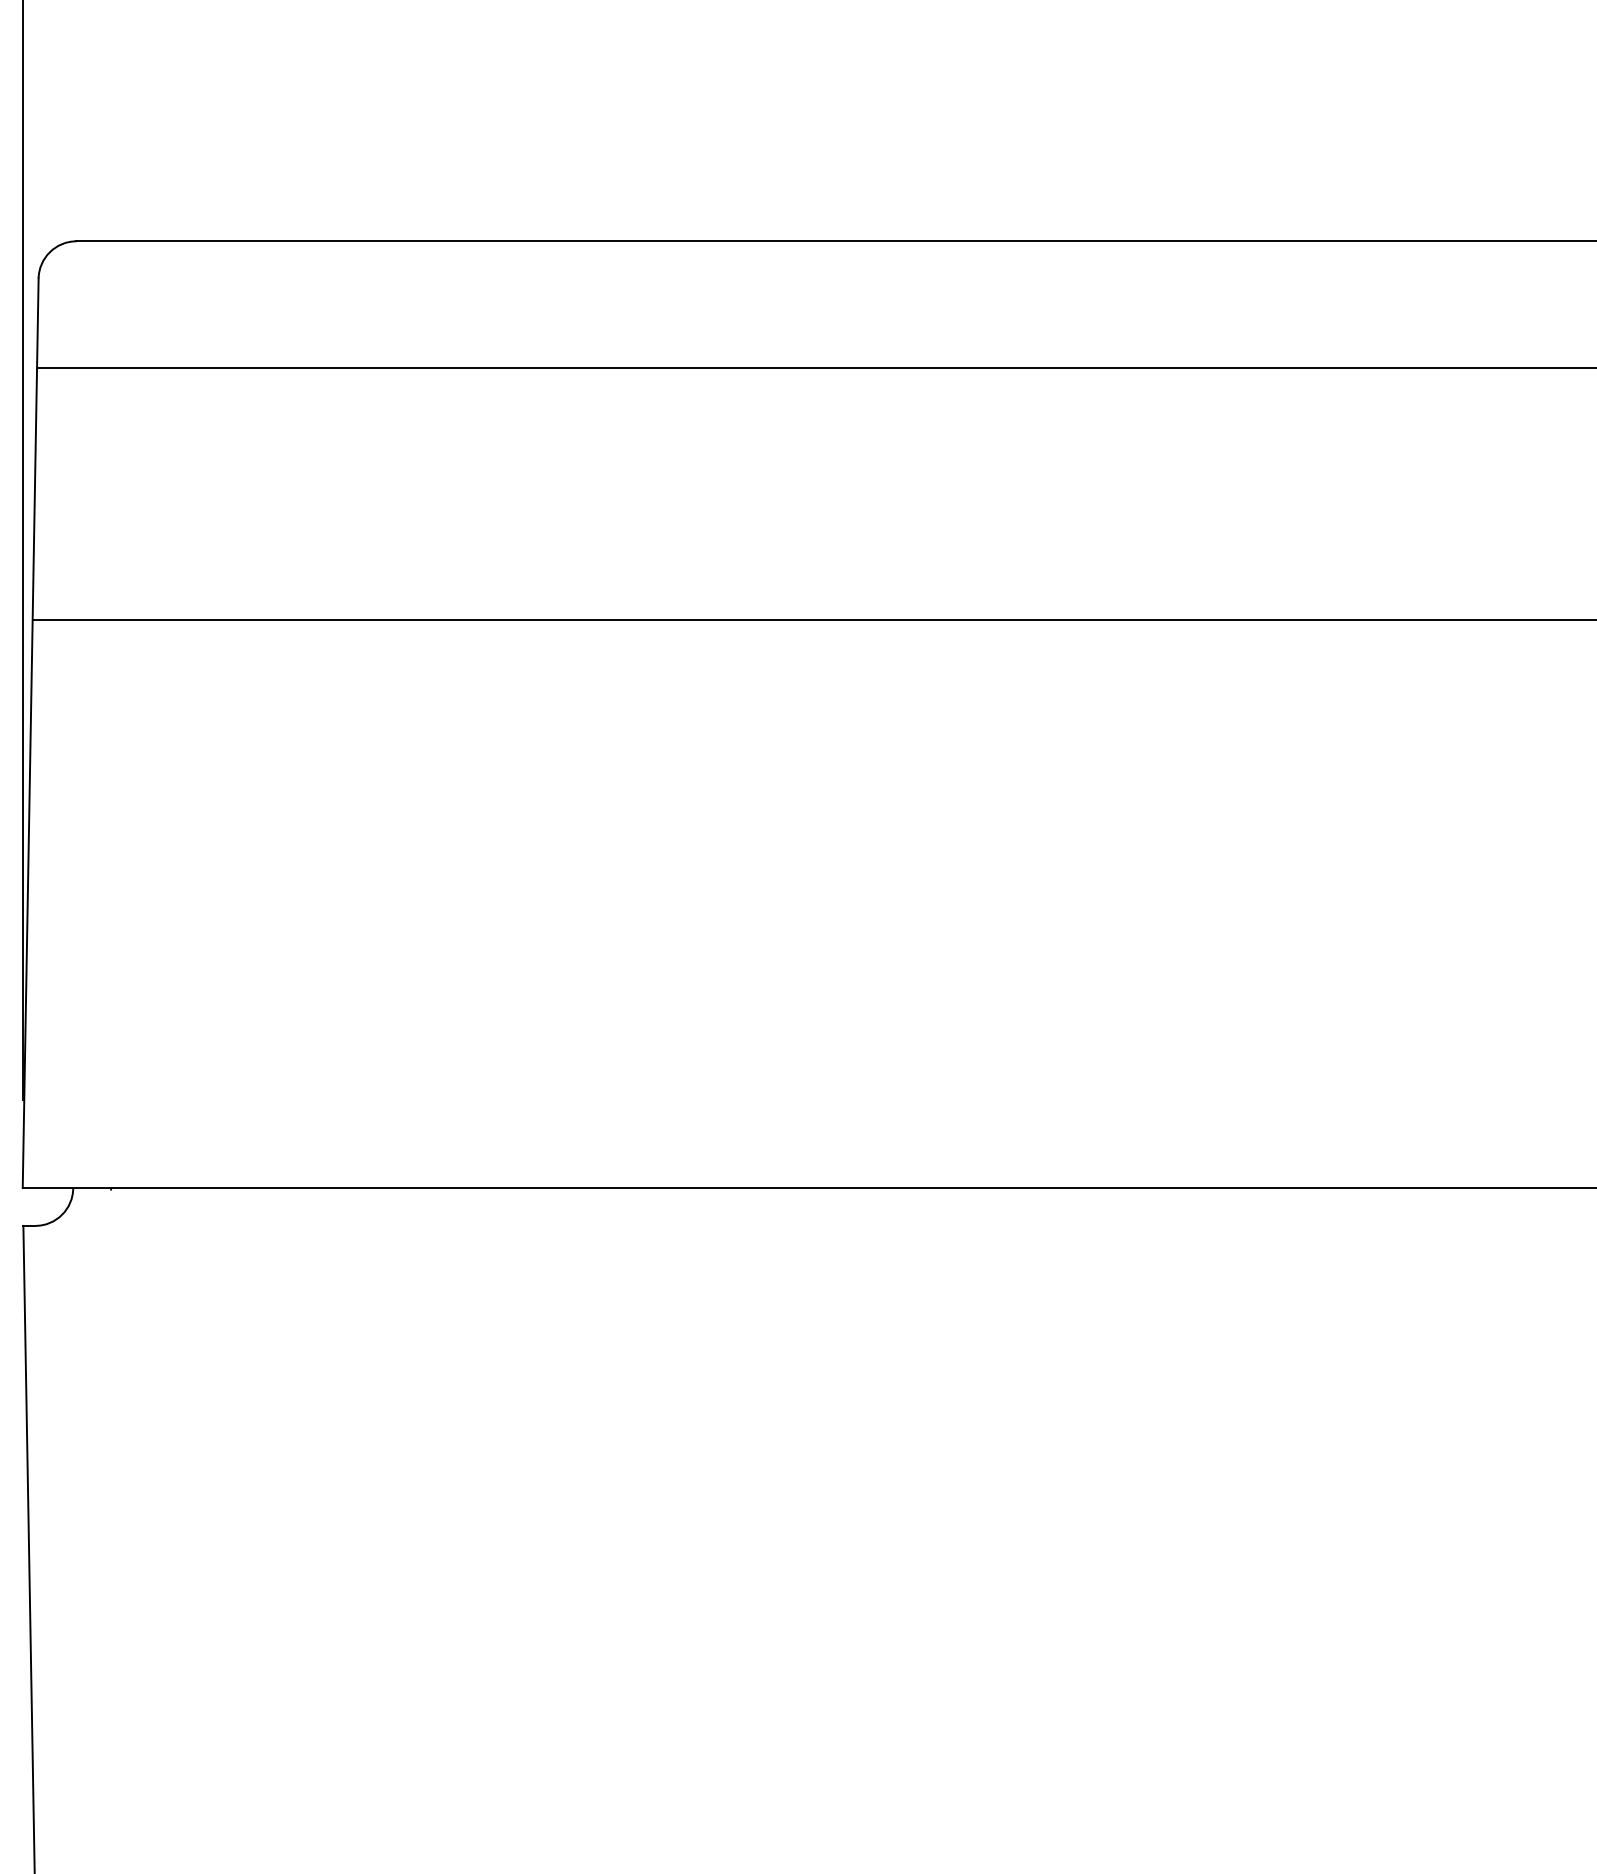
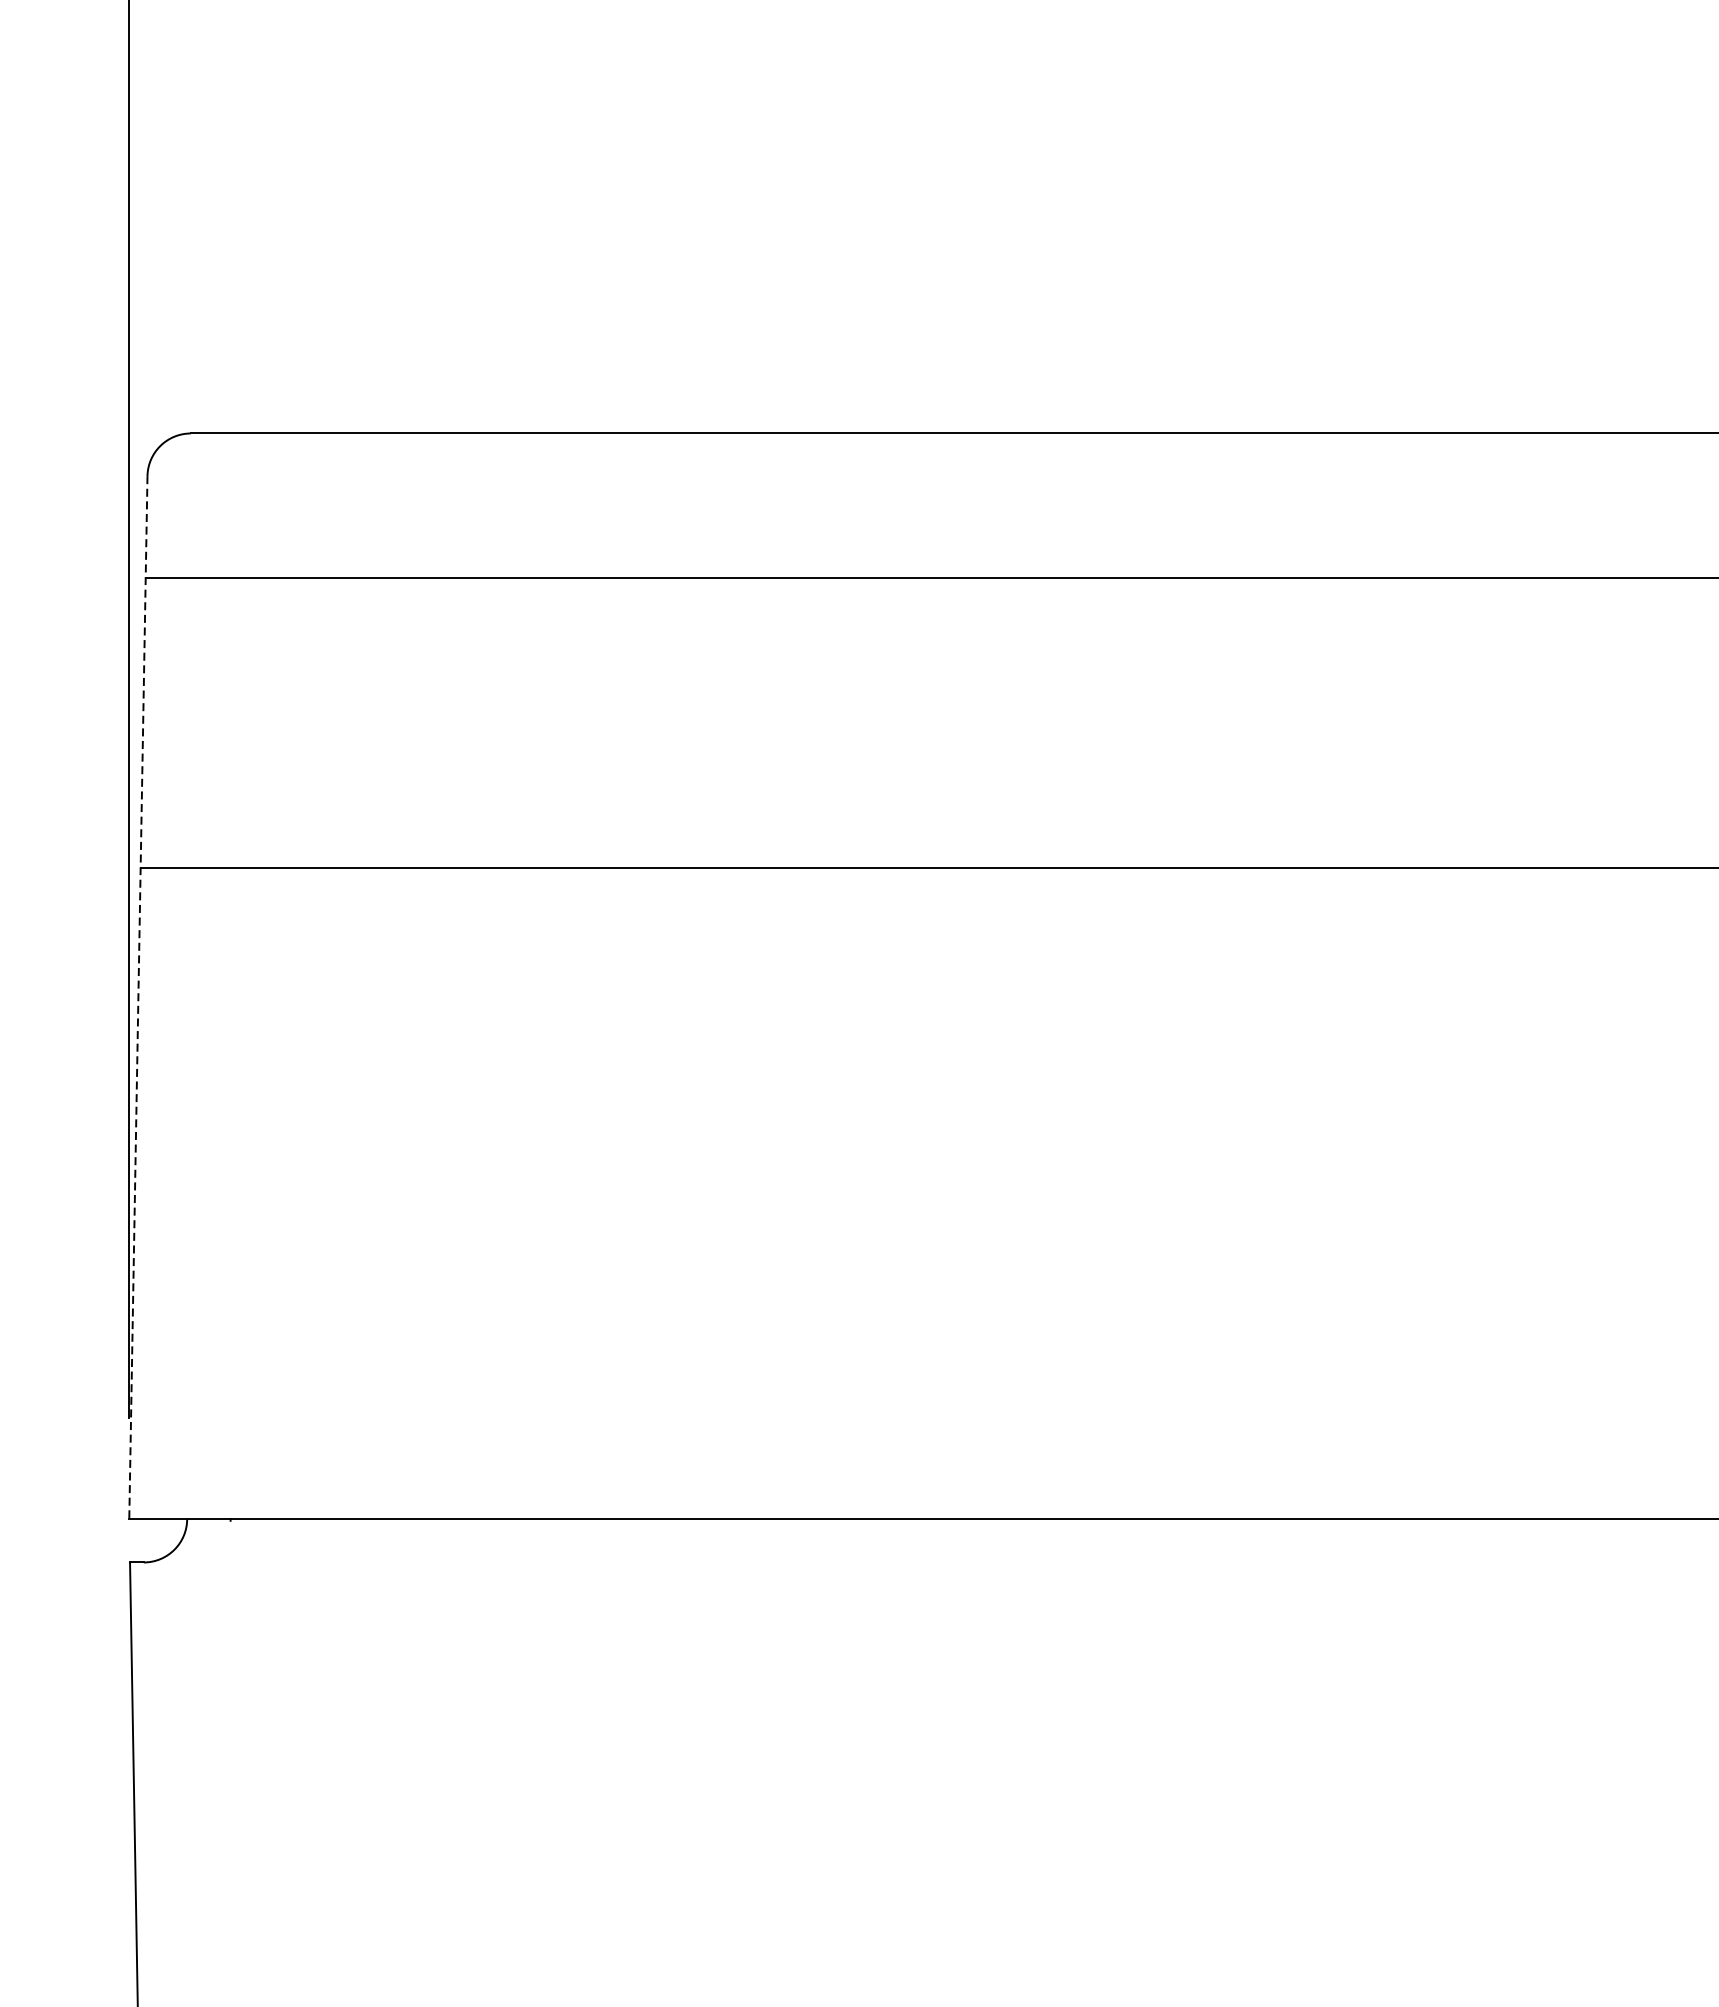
line: (30, 733) -> (138, 997), solid -> dashed

